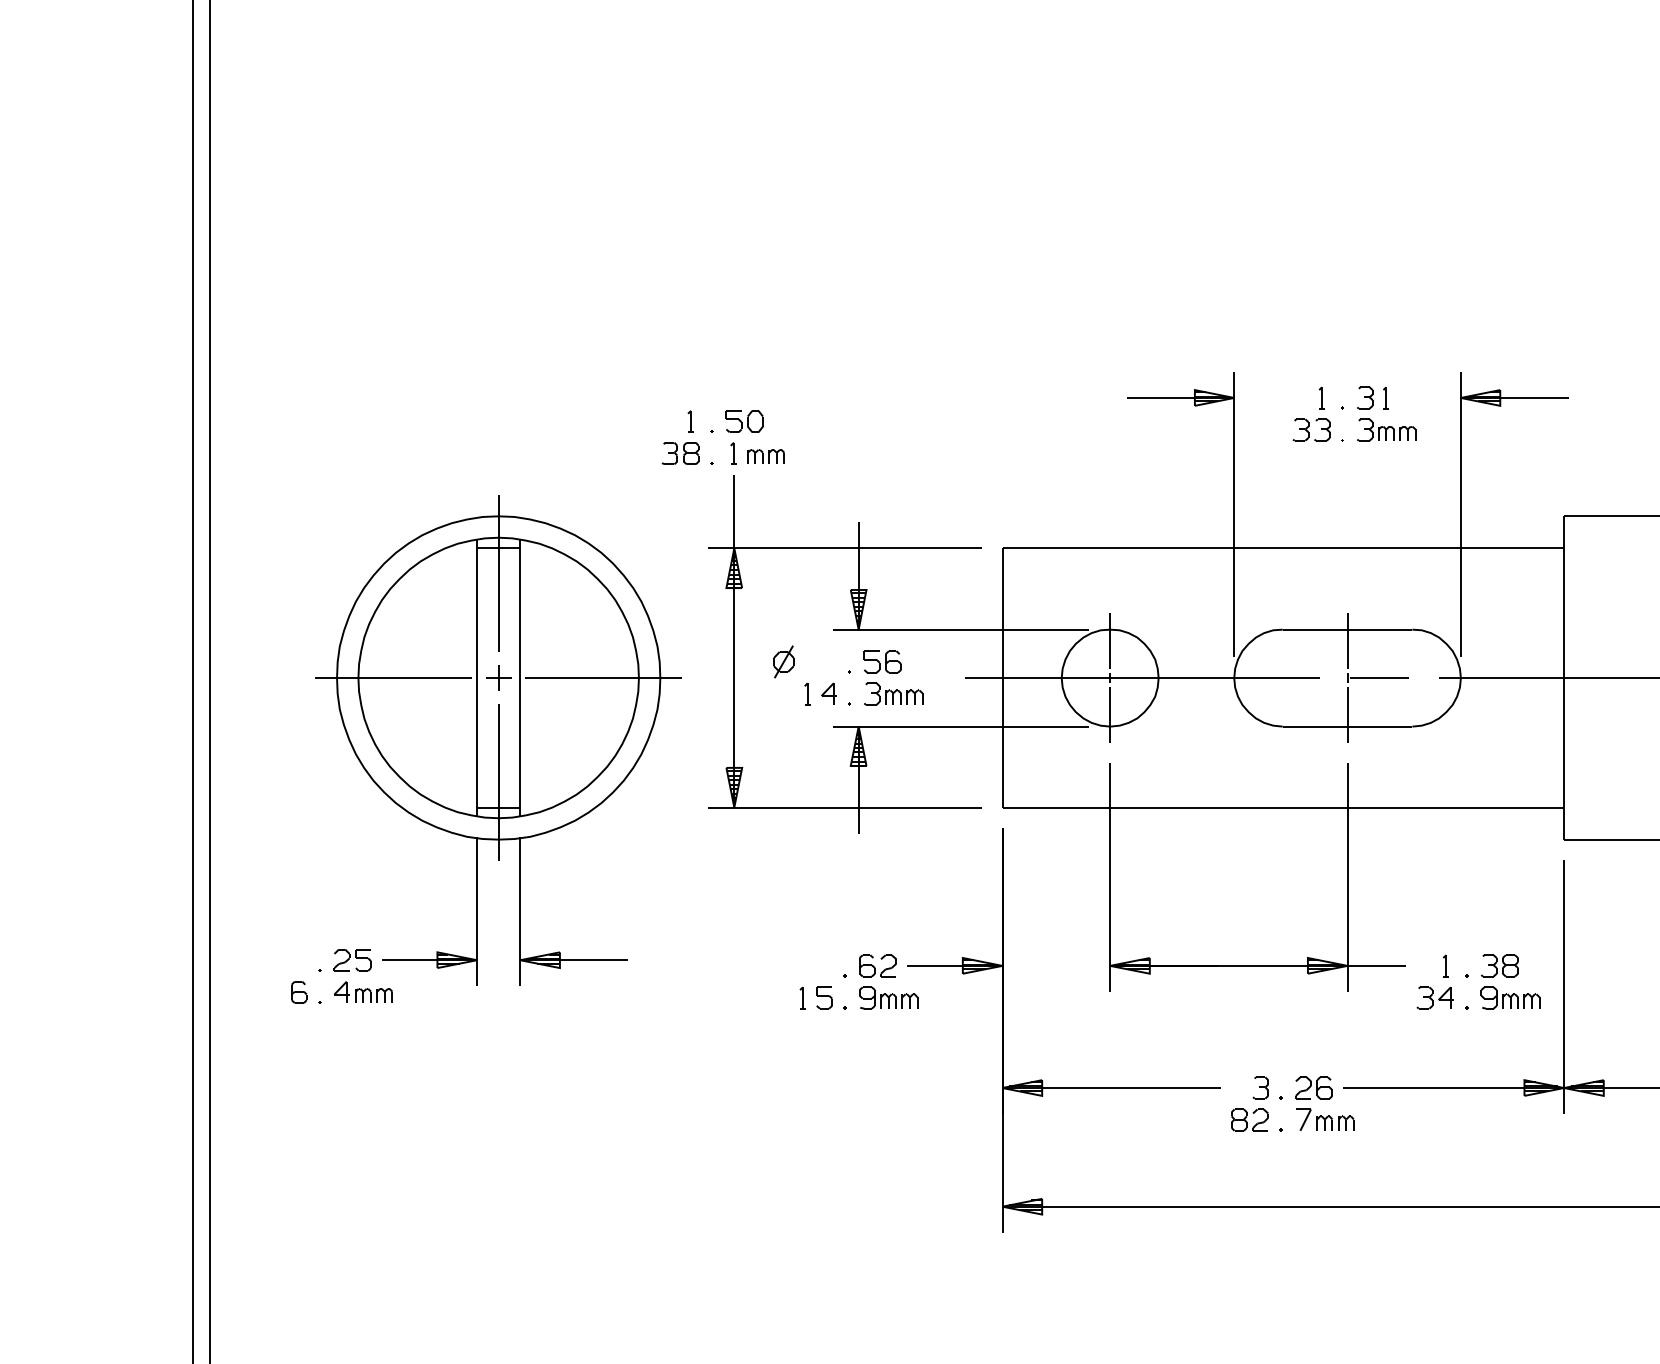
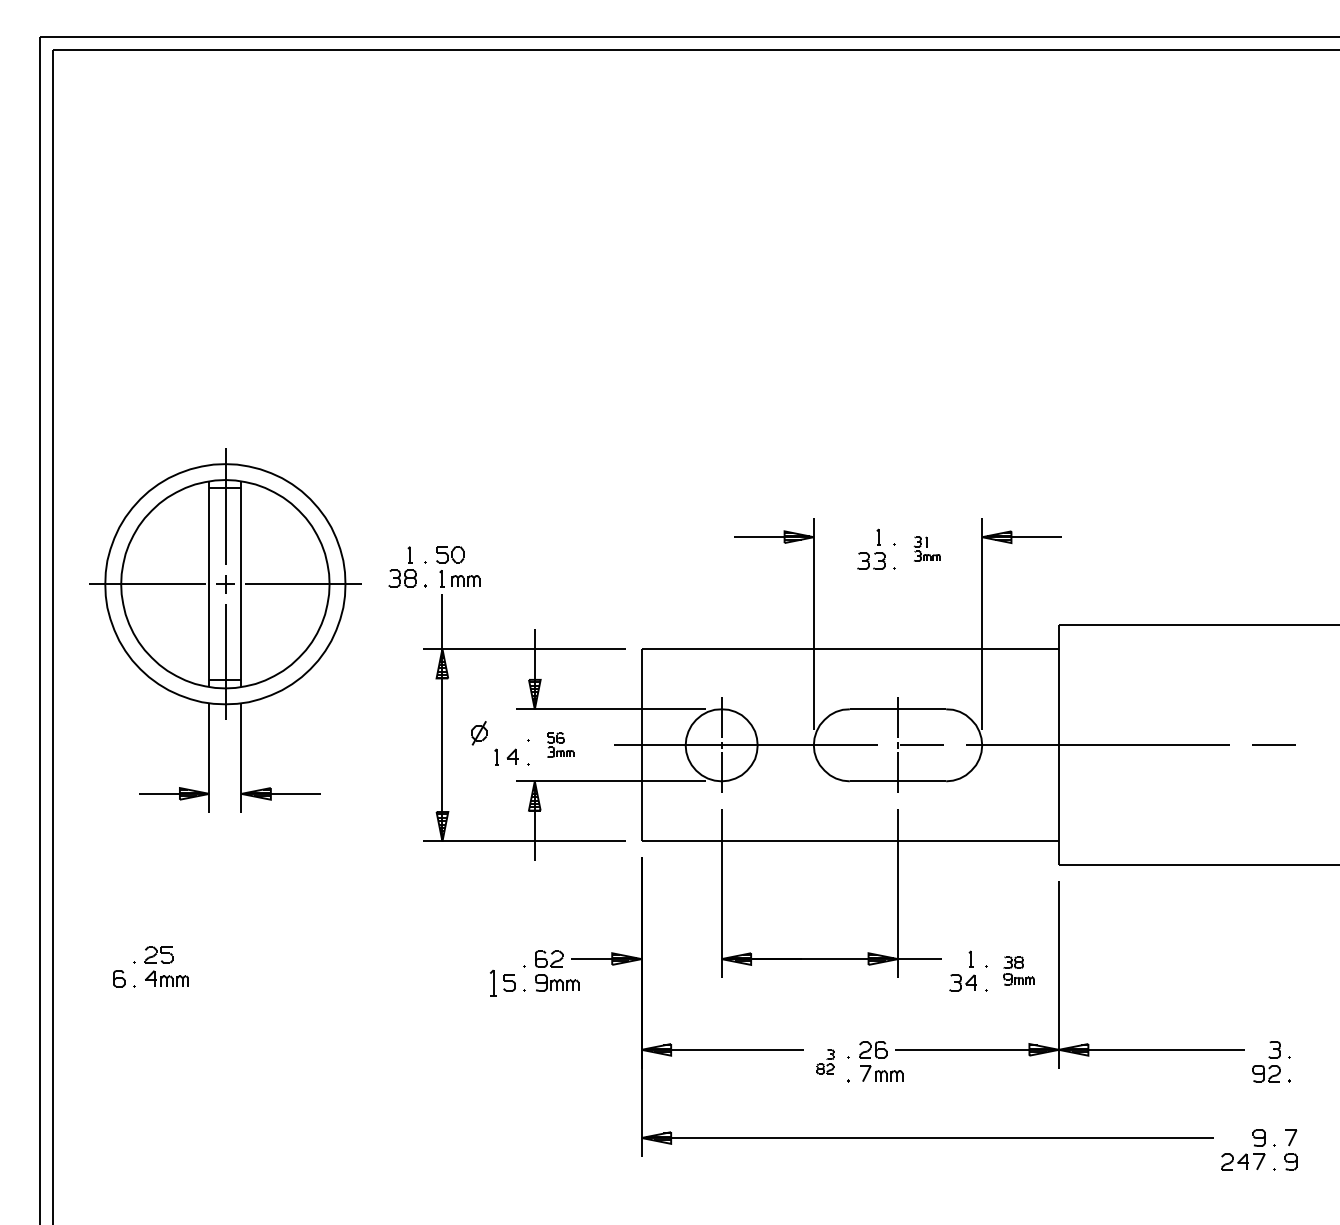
part: (1387, 413) -> (927, 548), size x0.6
part: (893, 677) -> (560, 744), size x0.6
part: (498, 740) -> (225, 630), moved
part: (1509, 981) -> (1018, 970), size x0.7
part: (801, 997) -> (492, 982), size x1.6
part: (1249, 1103) -> (825, 1061), size x0.6

